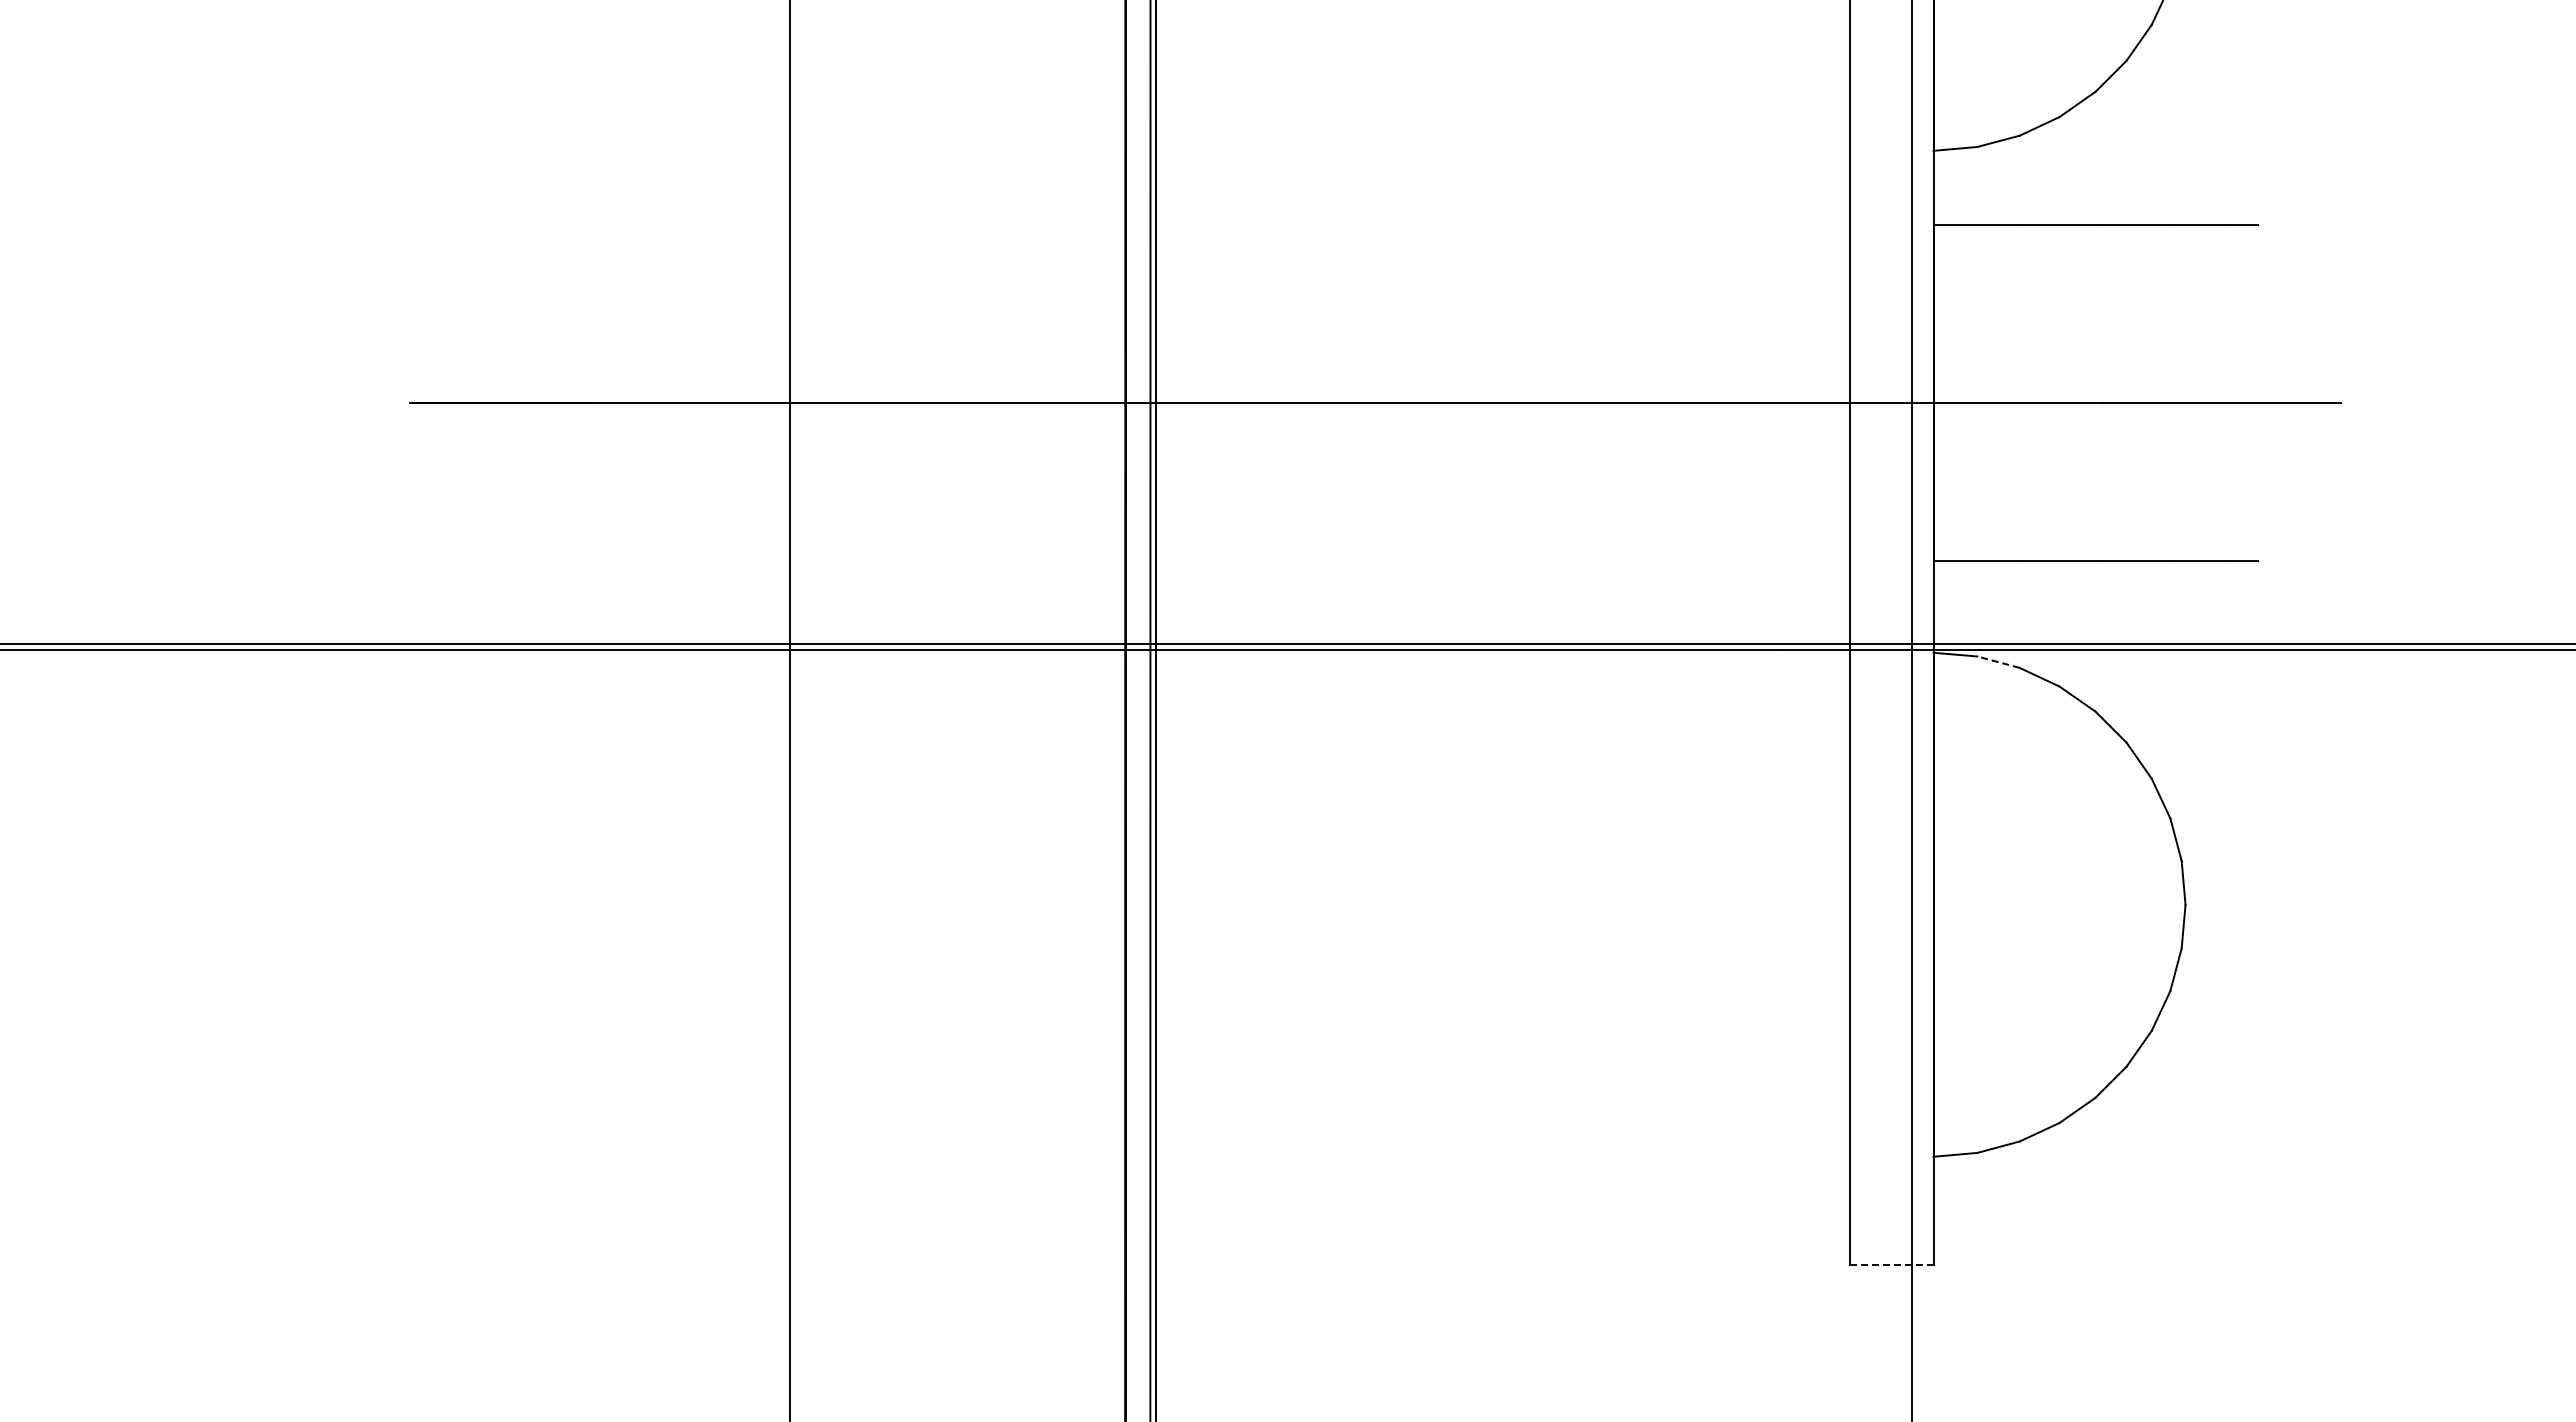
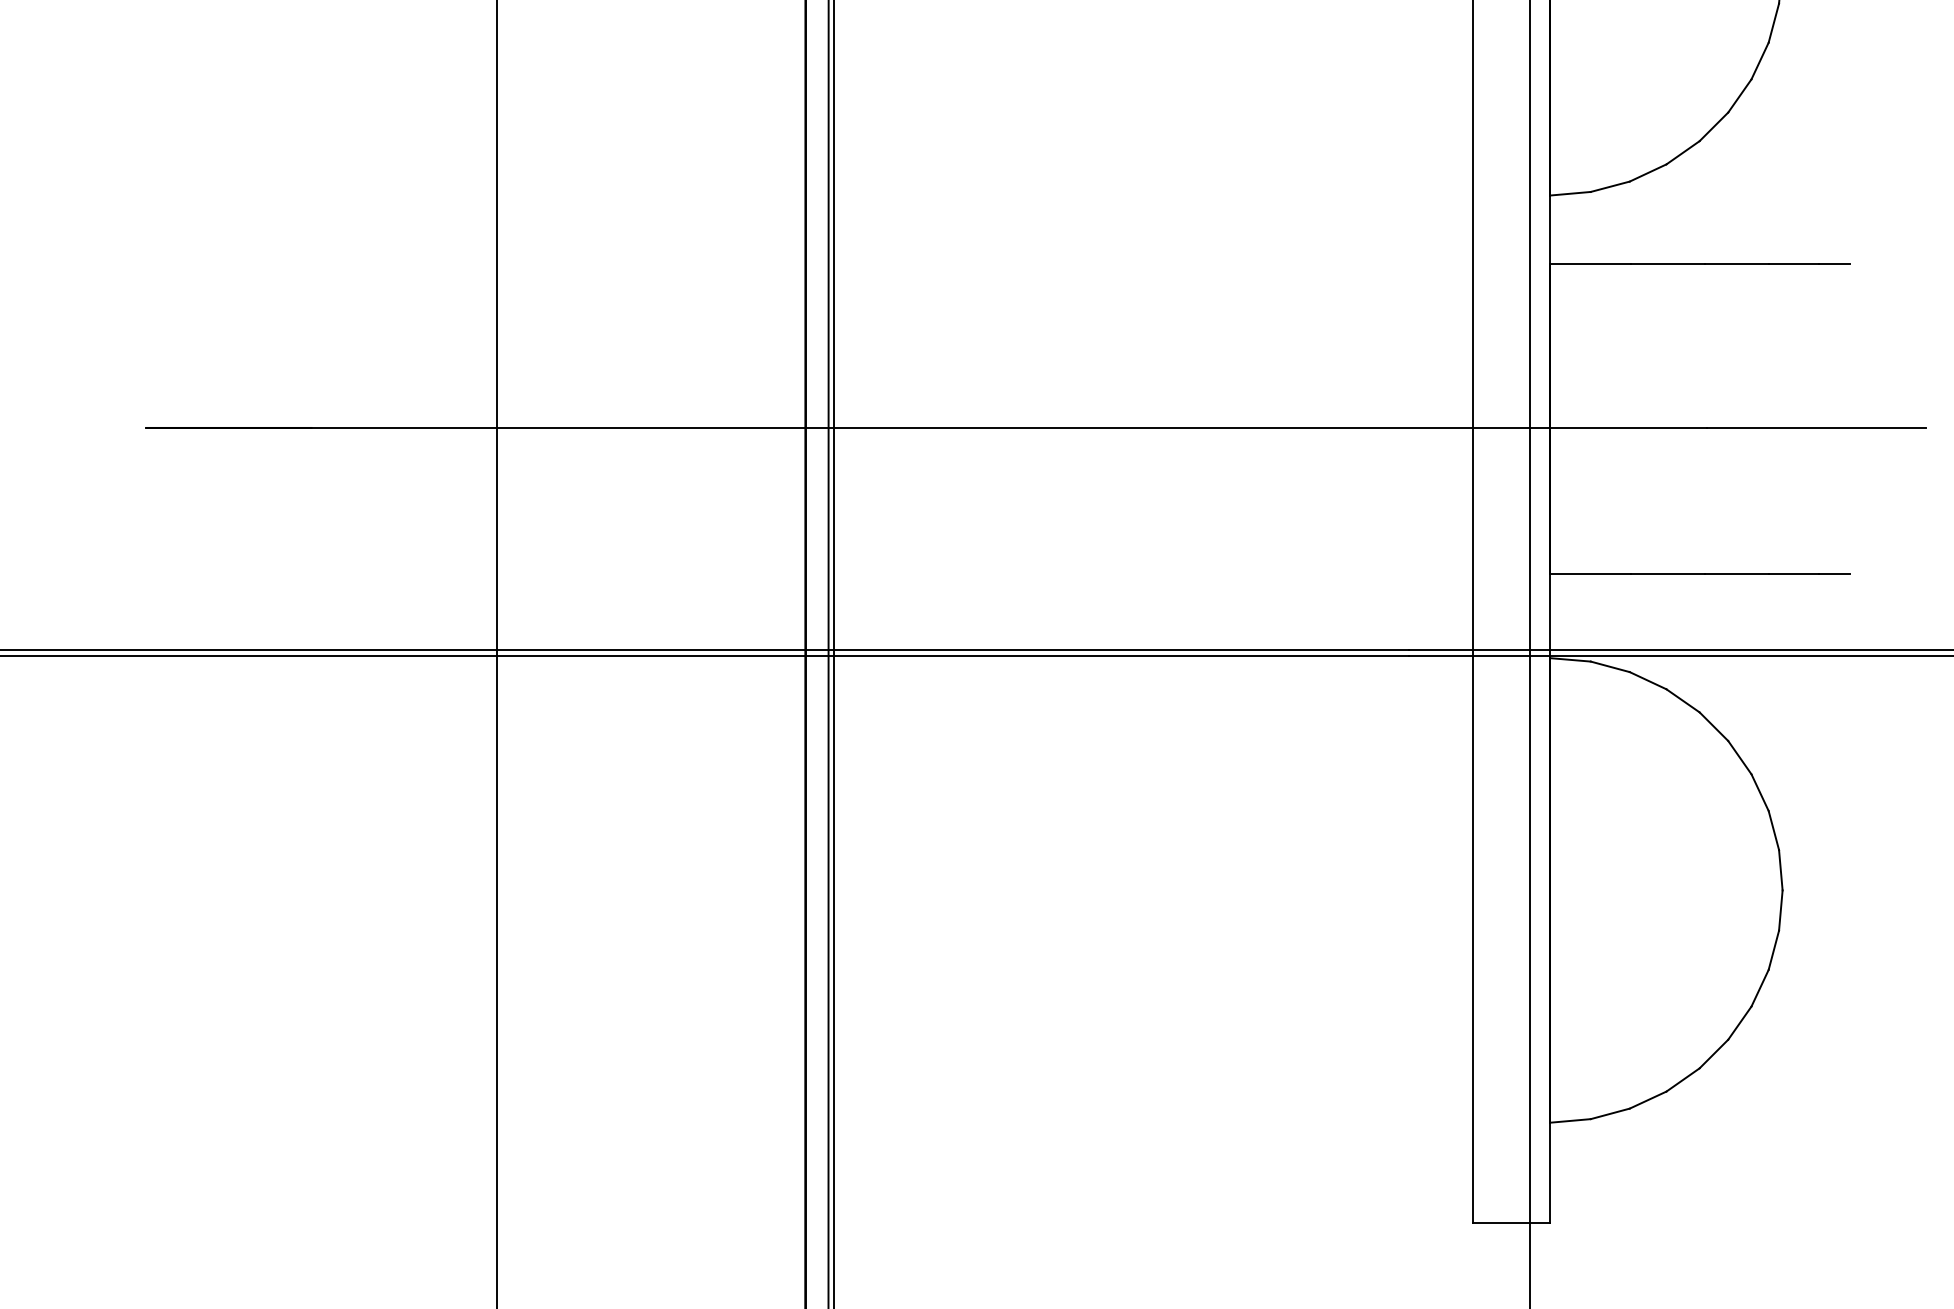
line: (1998, 662) -> (1610, 667), dashed -> solid
line: (1891, 1265) -> (1511, 1222), dashed -> solid

